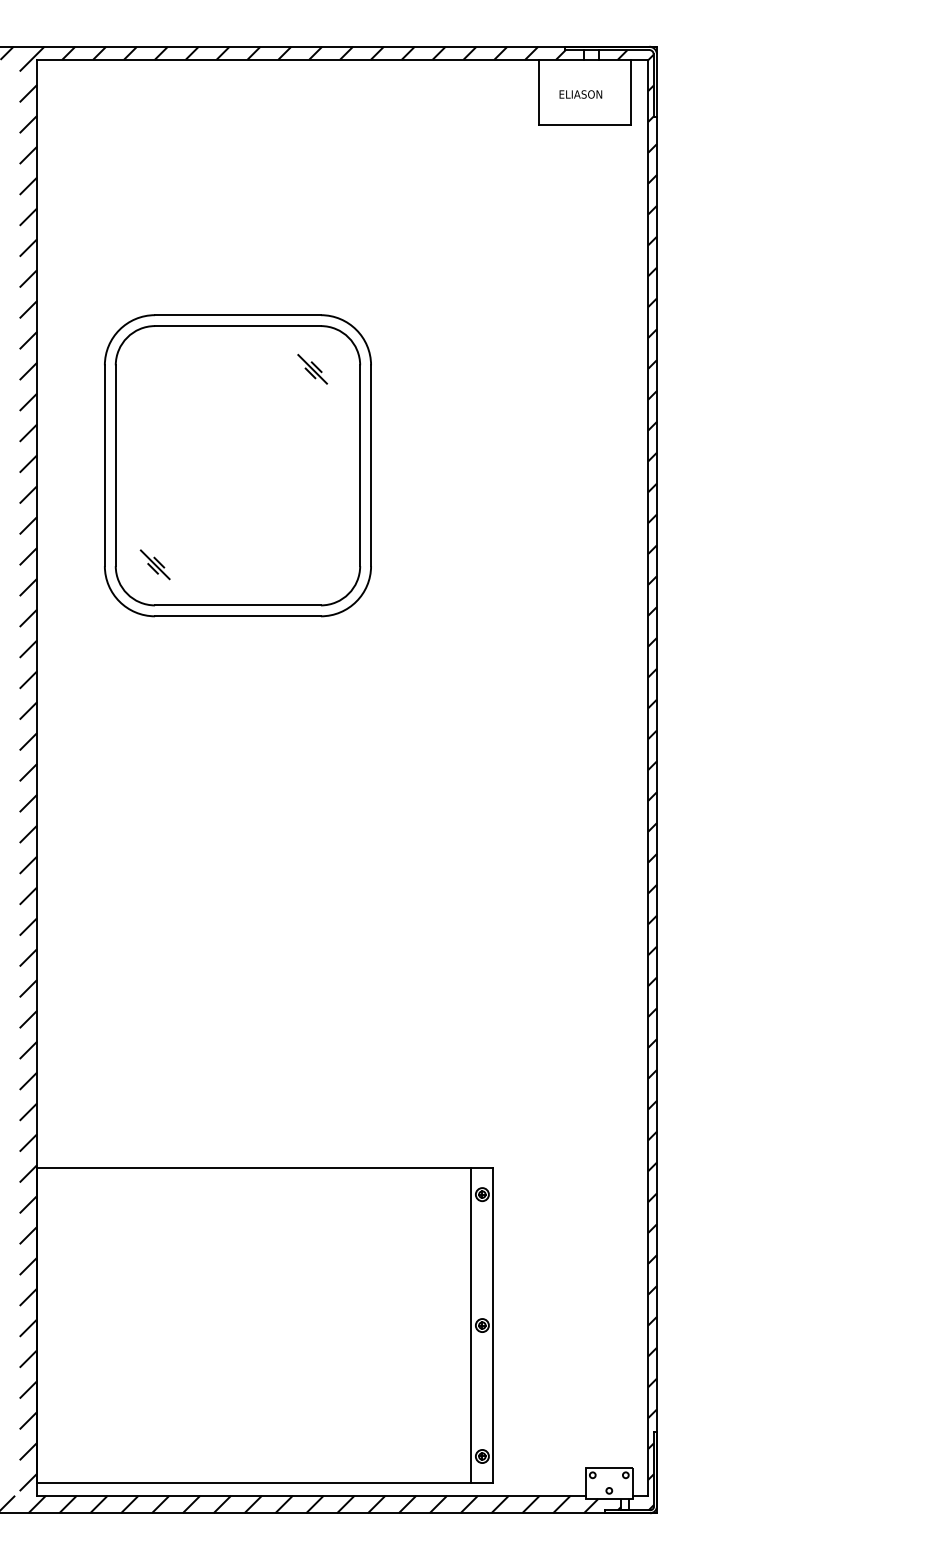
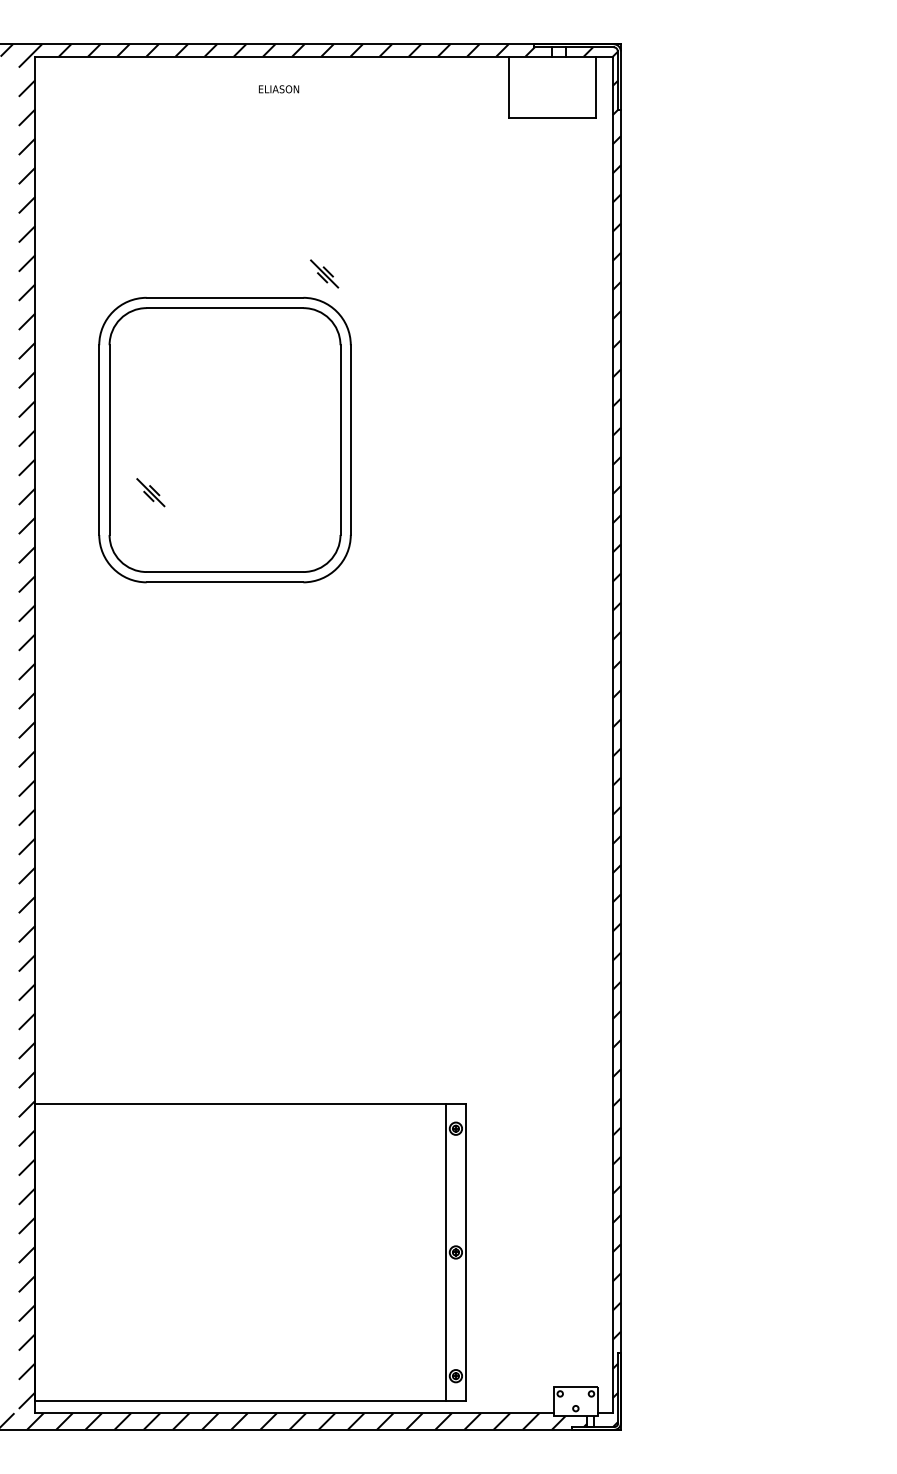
text: (581, 94) -> (279, 89), moved
part: (312, 368) -> (324, 273), moved
part: (154, 564) -> (150, 492), moved

